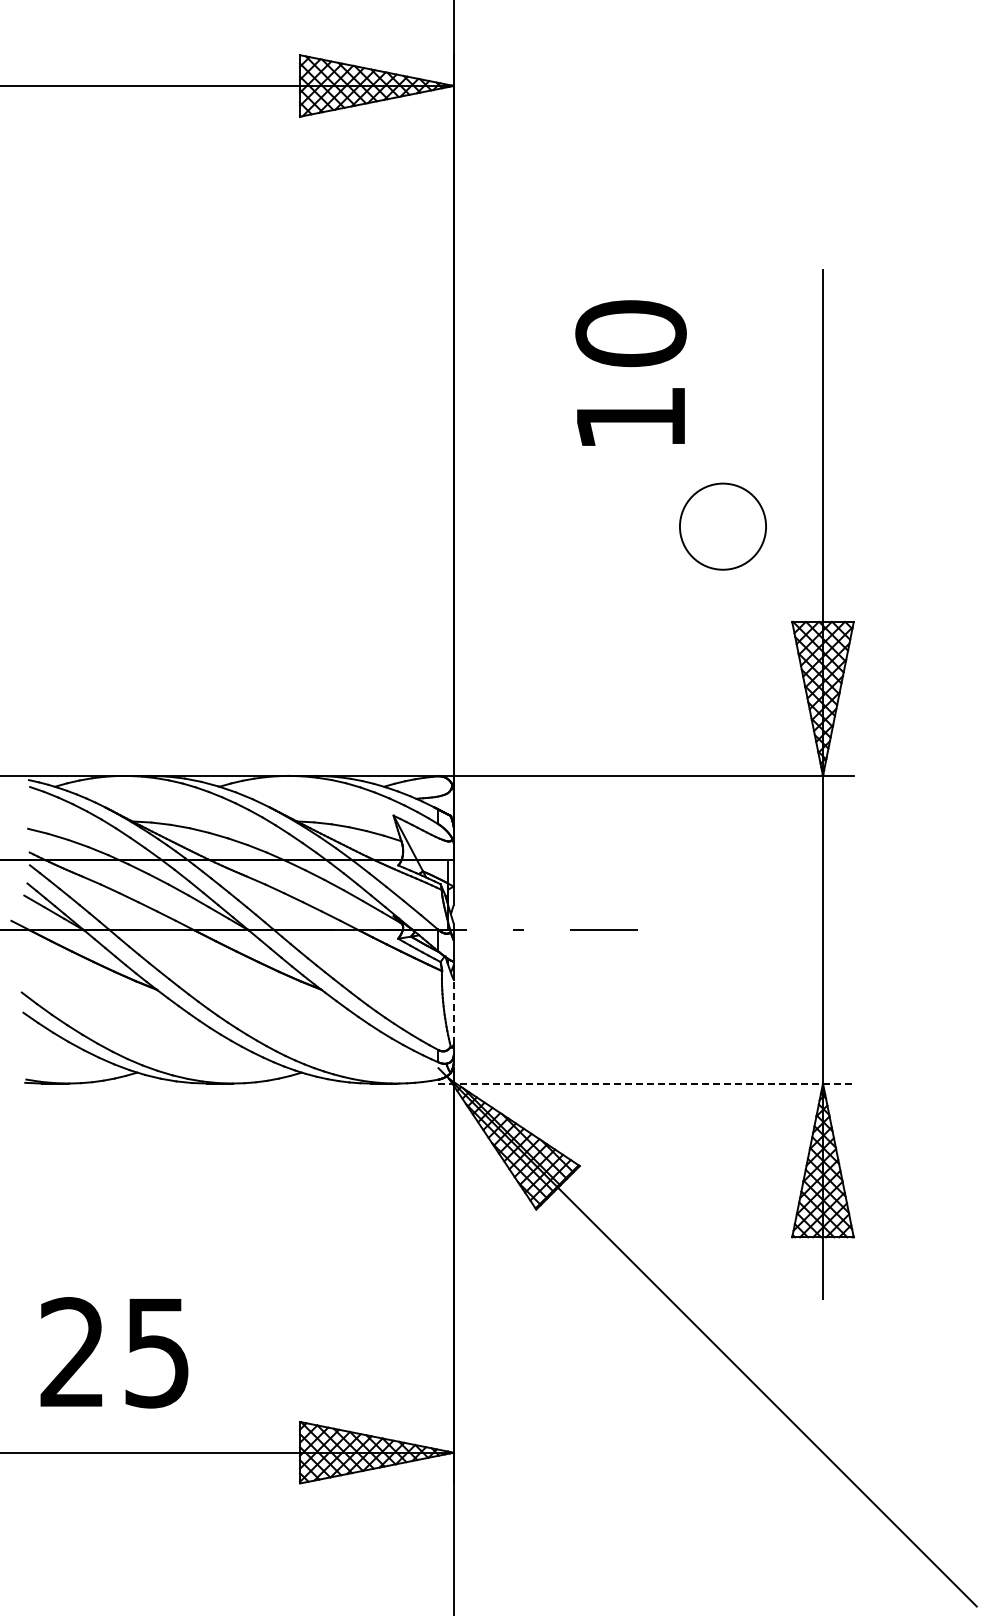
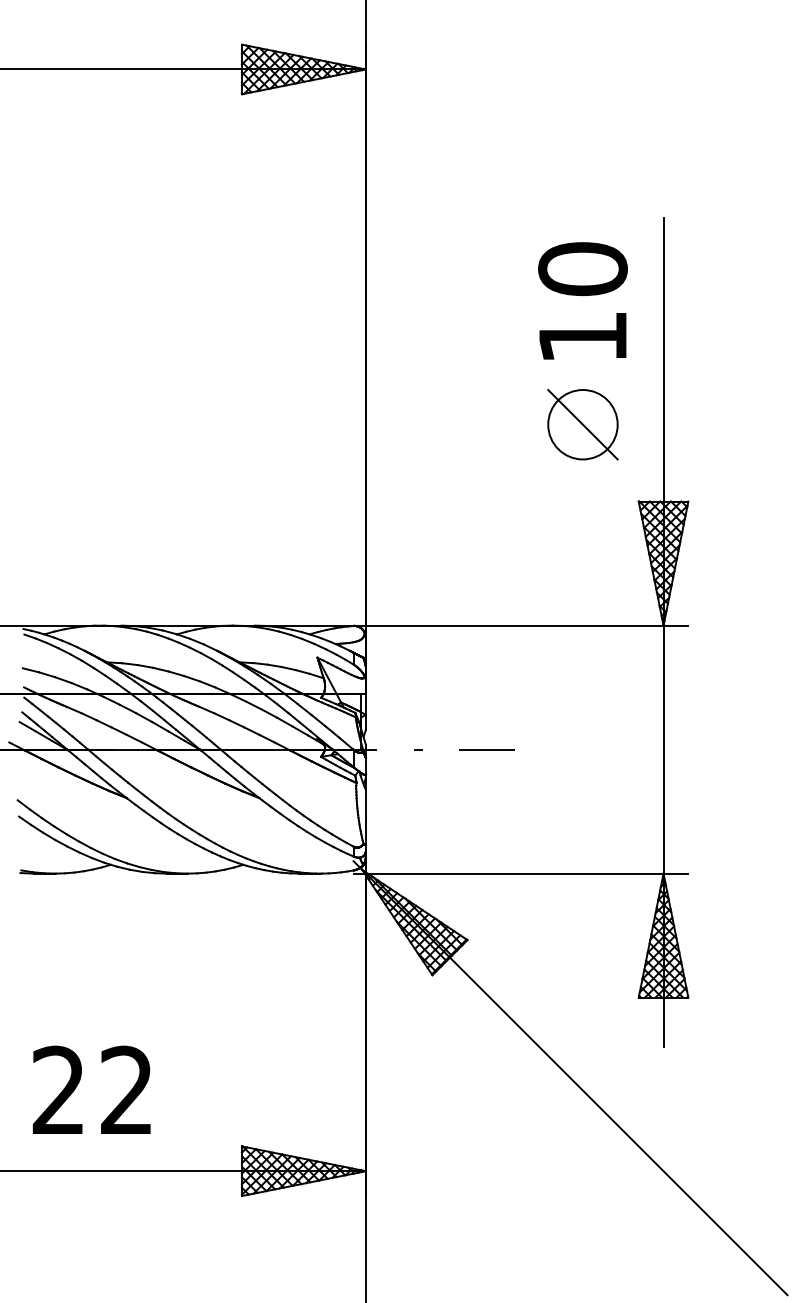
text: (630, 372) -> (582, 300), moved
line: (722, 526) -> (582, 424), added
line: (453, 1012) -> (365, 816), dashed -> solid
line: (646, 1083) -> (521, 873), dashed -> solid
text: (156, 1352) -> (126, 1090), 25 -> 22

